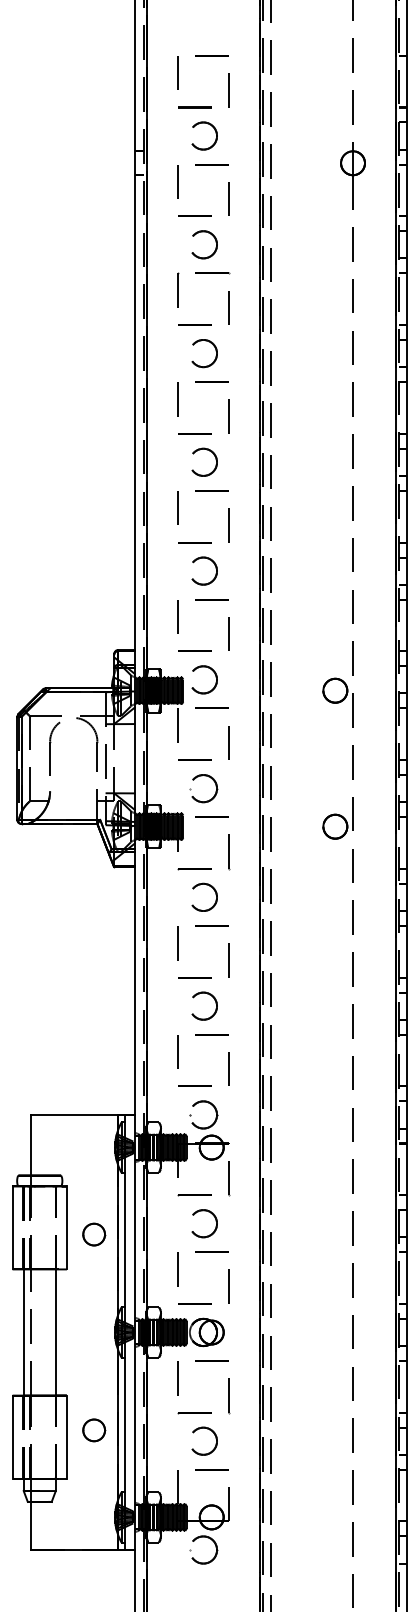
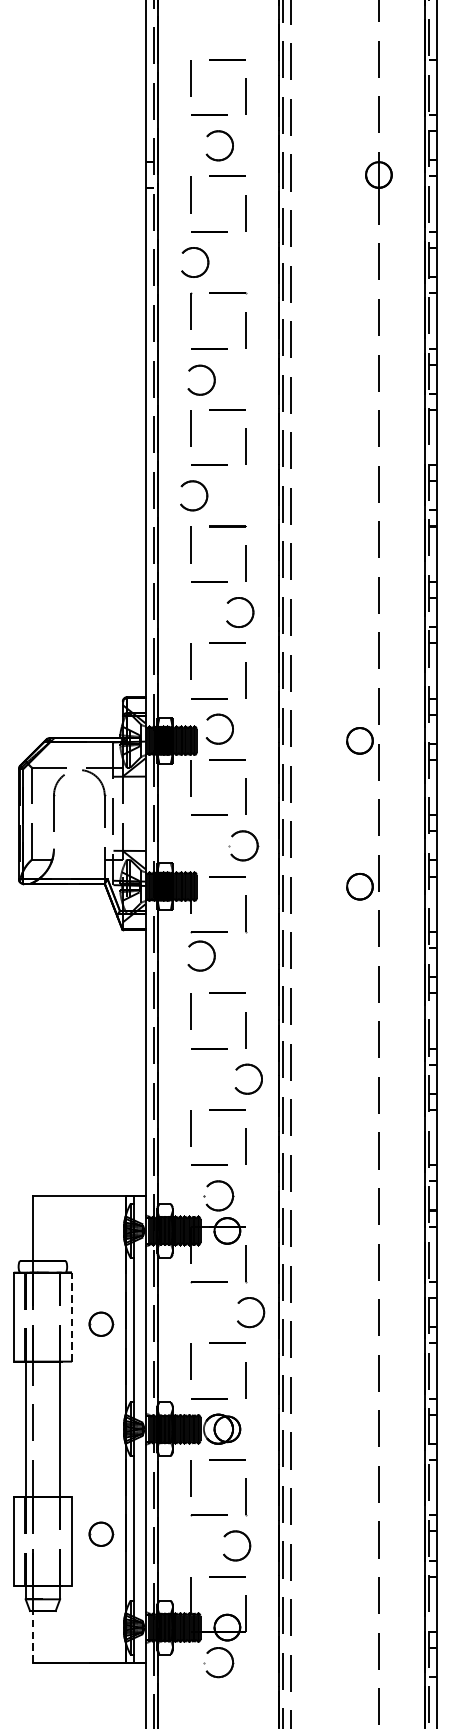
part: (214, 239) -> (205, 256), moved
part: (215, 351) -> (213, 378), moved
part: (206, 450) -> (196, 483), moved
part: (209, 560) -> (245, 601), moved
part: (202, 776) -> (242, 832), moved
part: (213, 890) -> (211, 948), moved
part: (209, 995) -> (253, 1067), moved
part: (214, 1218) -> (261, 1306), moved
line: (66, 1227) -> (71, 1316), solid -> dashed
part: (209, 1430) -> (242, 1534), moved
line: (30, 1525) -> (32, 1636), solid -> dashed

